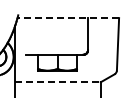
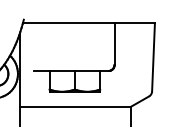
line: (68, 18) -> (89, 23), dashed -> solid
line: (57, 82) -> (74, 107), dashed -> solid

